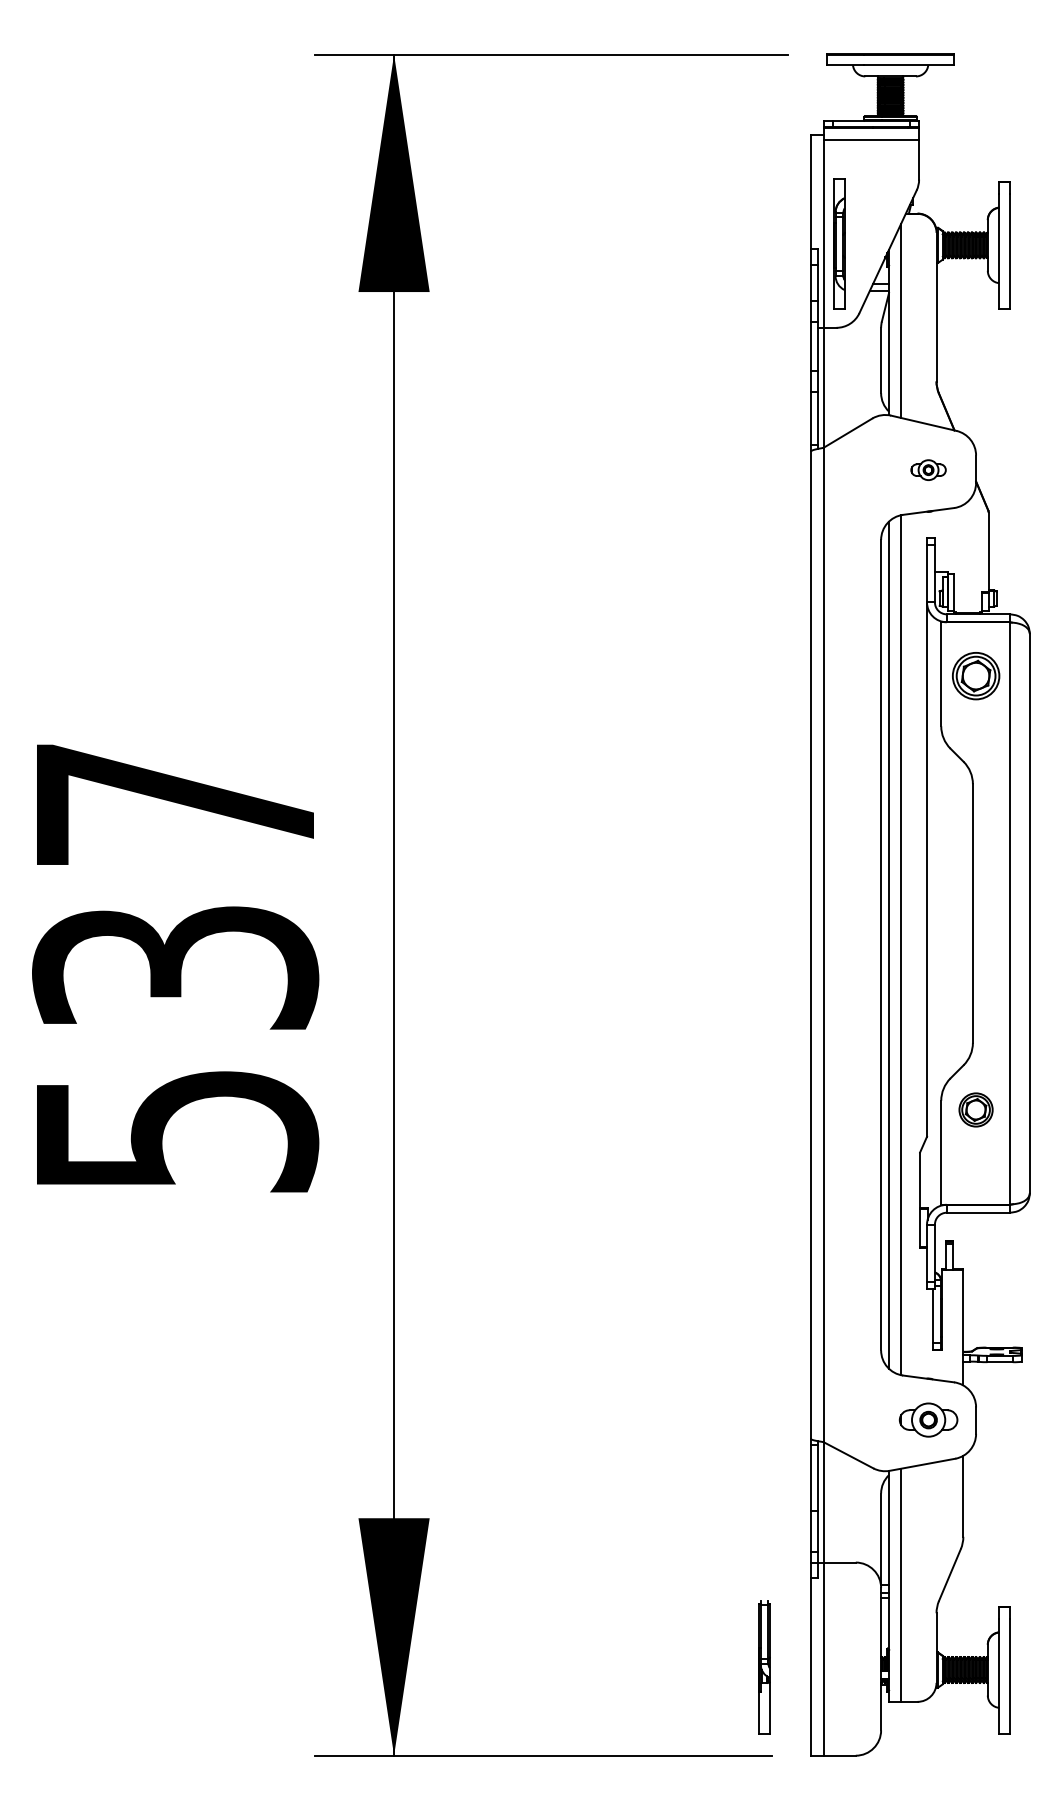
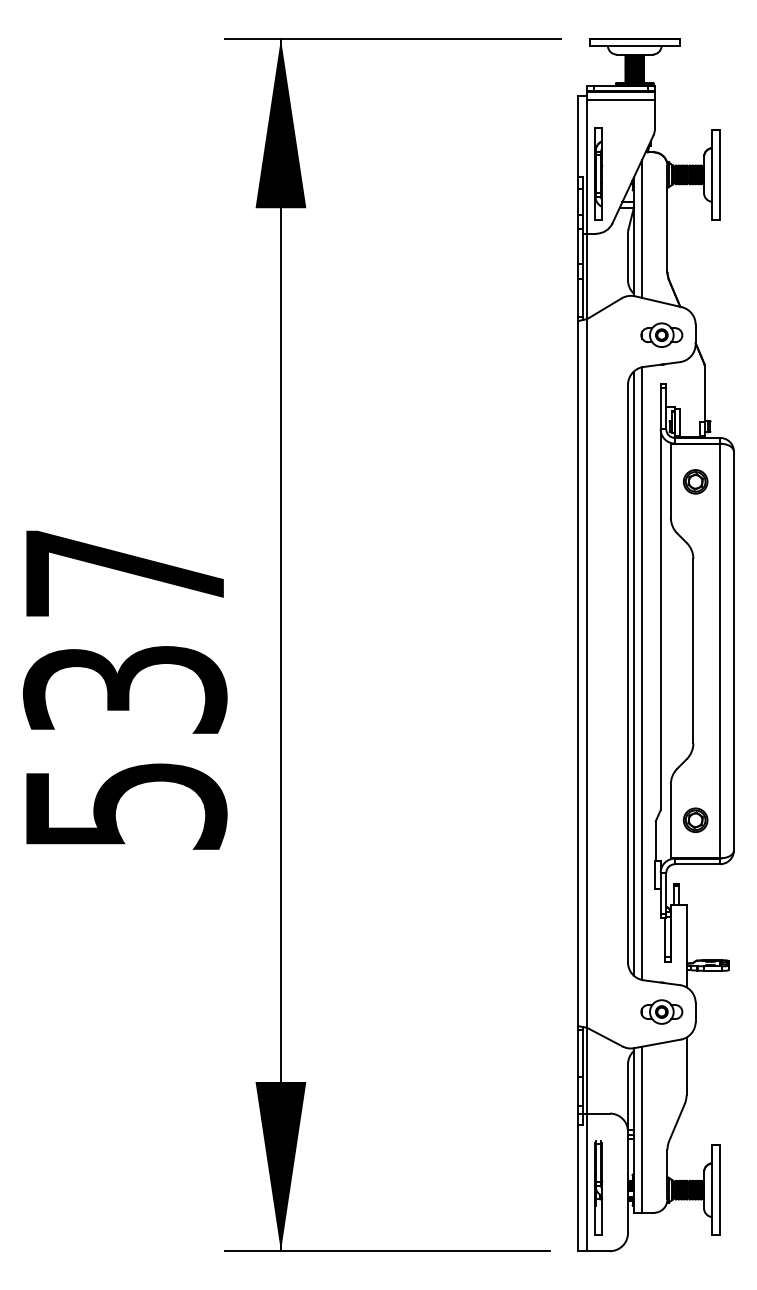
part: (928, 469) -> (661, 334), size x1.67
part: (975, 675) -> (695, 481), size x0.71
part: (975, 1109) -> (695, 819), moved
part: (764, 1667) -> (598, 1188), moved

